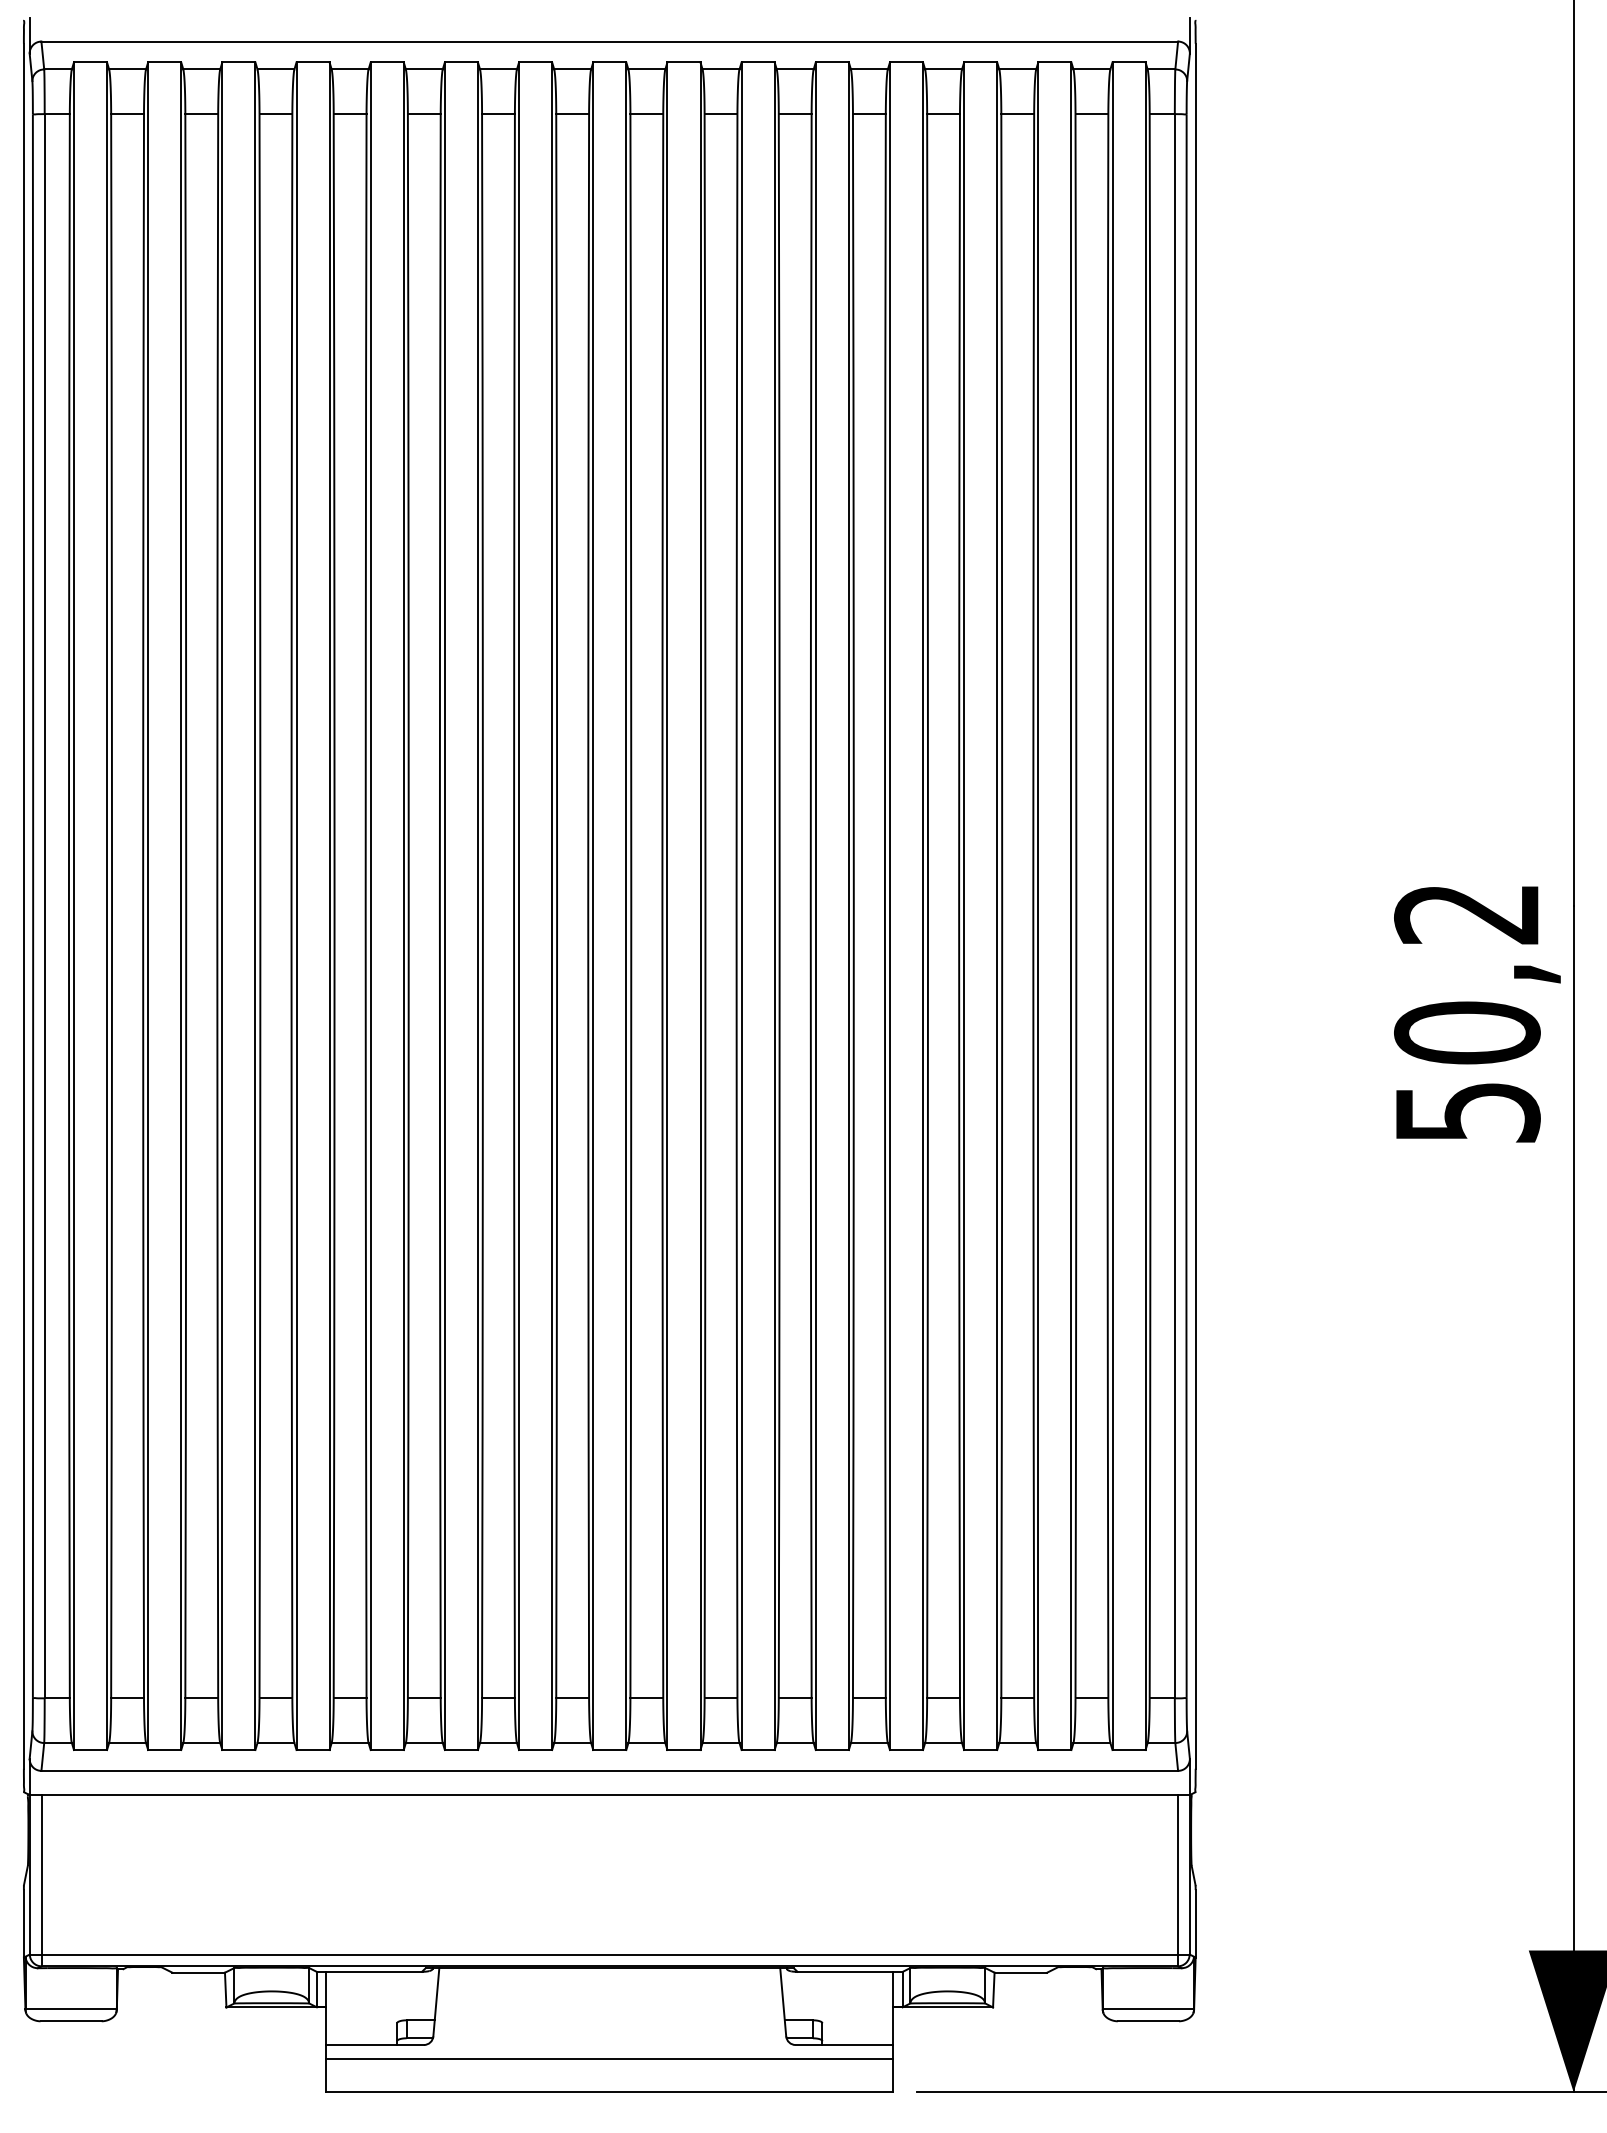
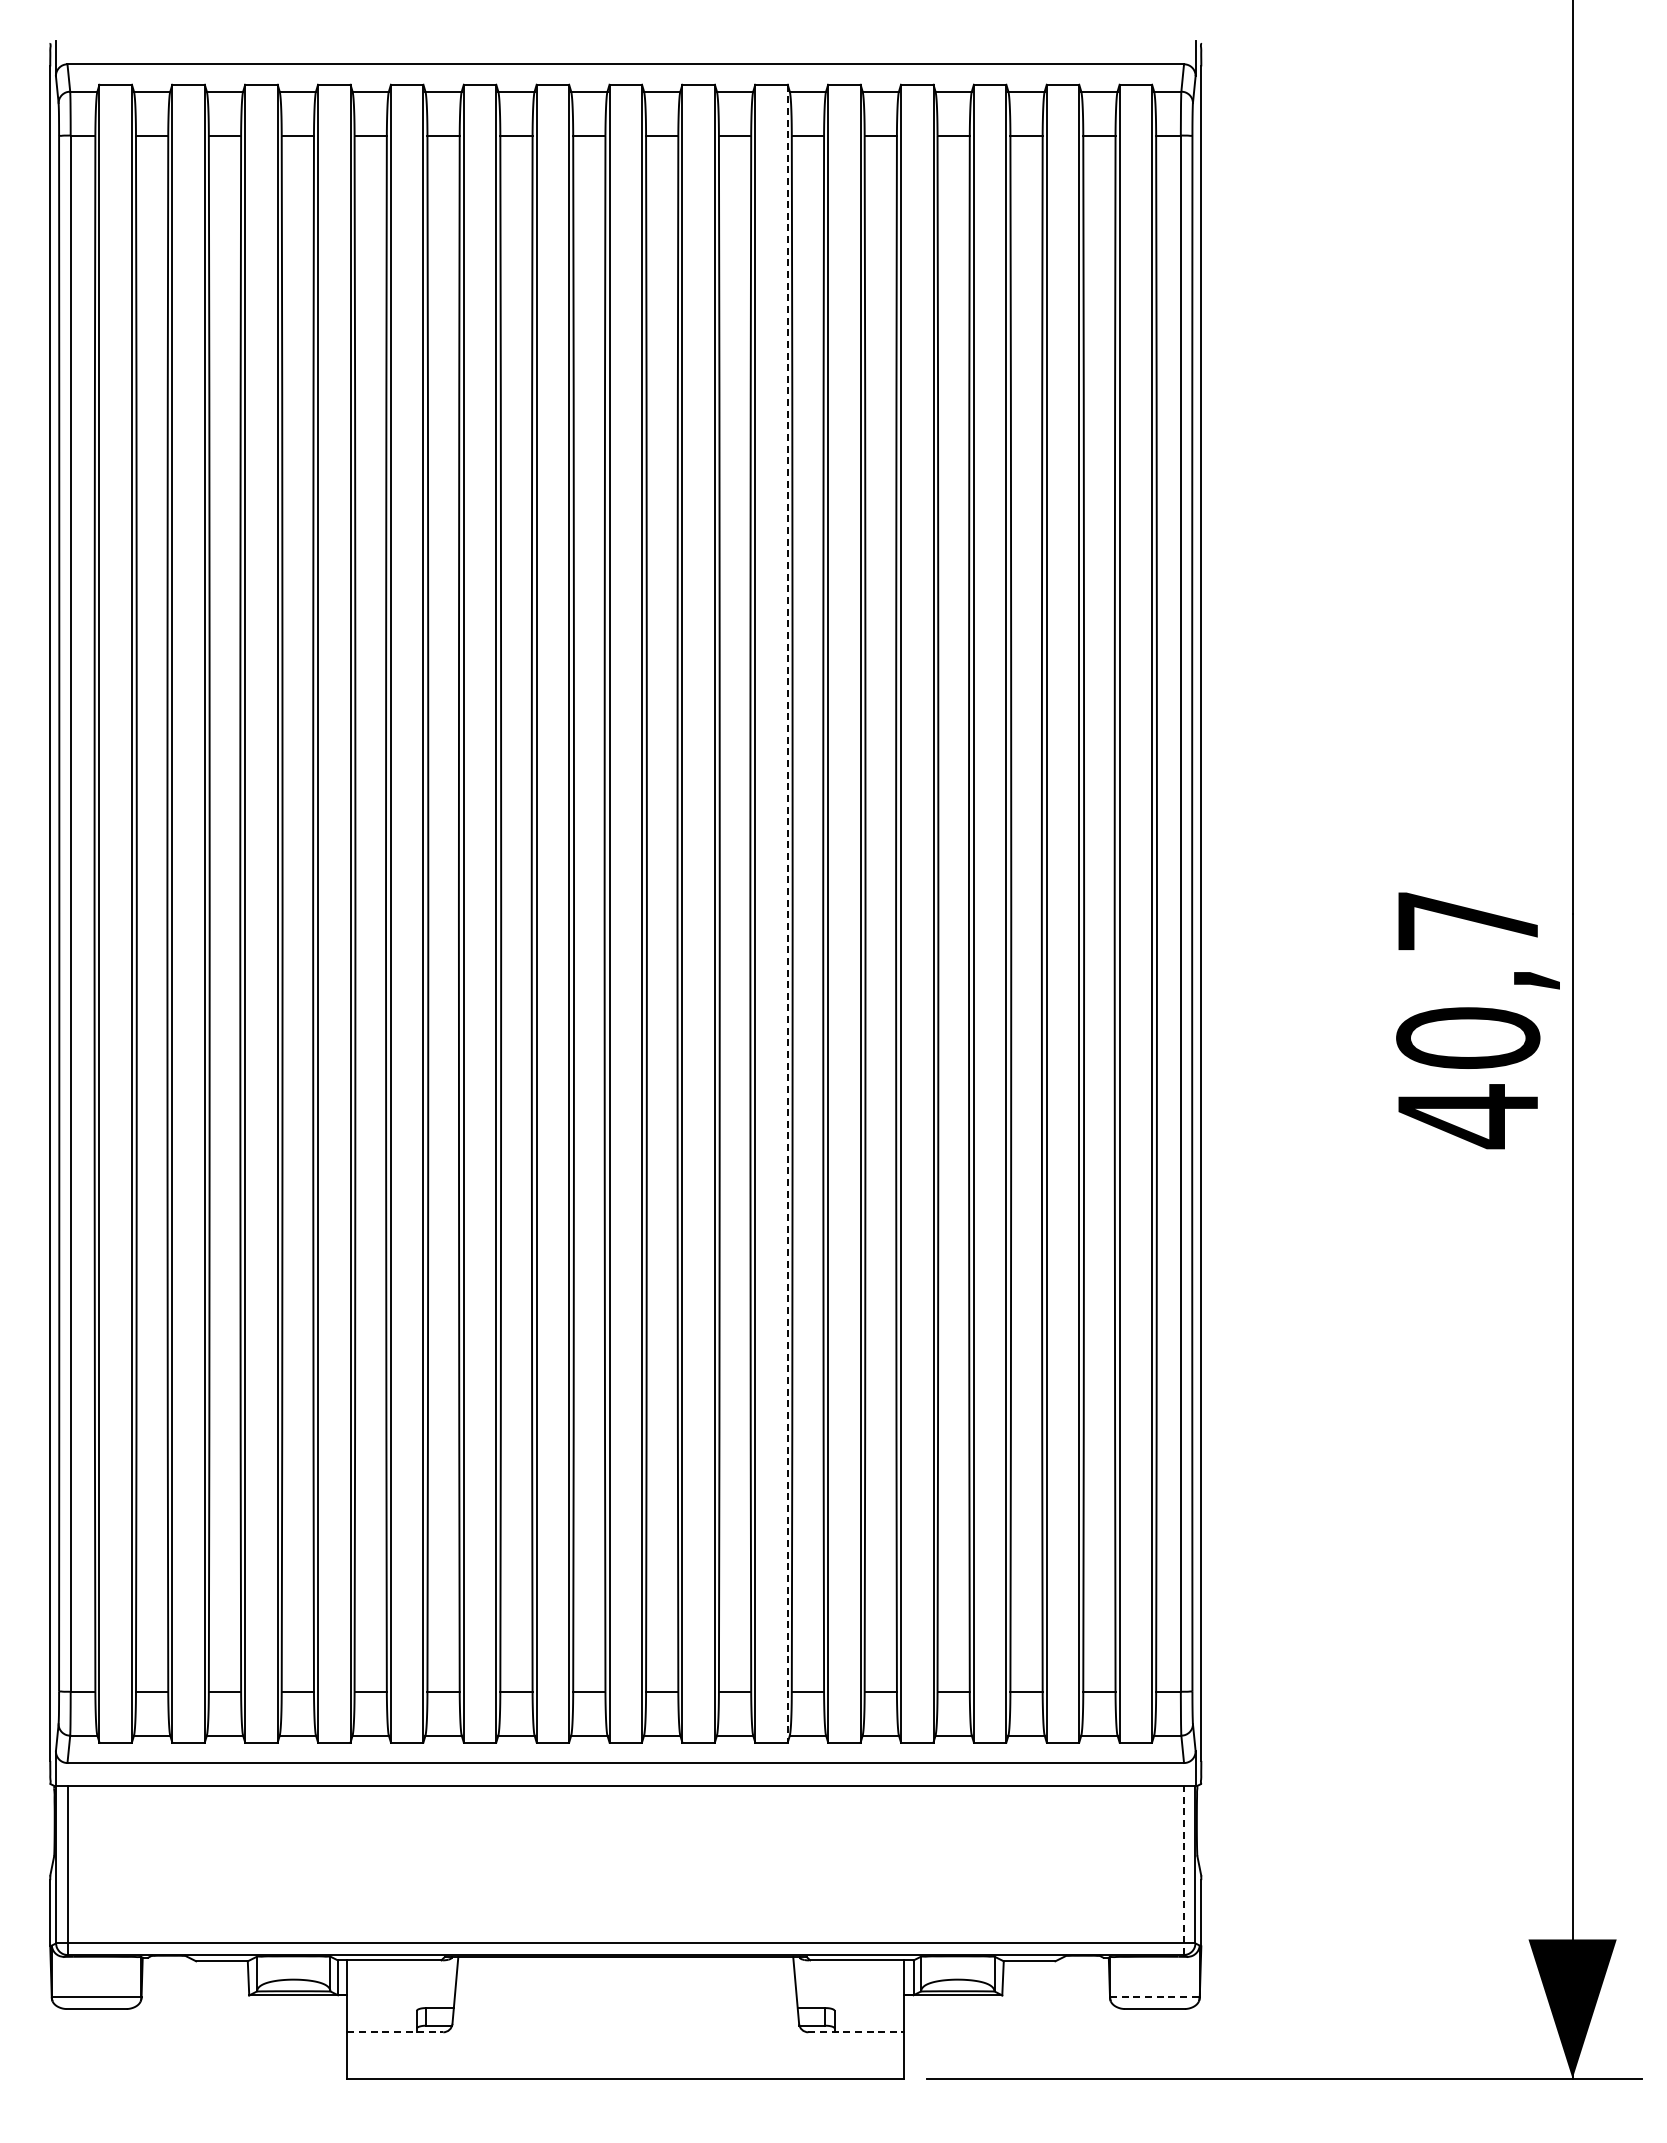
line: (774, 906) -> (787, 913), solid -> dashed
text: (1467, 1014) -> (1468, 1020), 50,2 -> 40,7
line: (1177, 1880) -> (1183, 1870), solid -> dashed
line: (1148, 2009) -> (1154, 1997), solid -> dashed
line: (375, 2045) -> (395, 2032), solid -> dashed
line: (844, 2045) -> (856, 2032), solid -> dashed
line: (609, 2059) -> (625, 2046), removed

